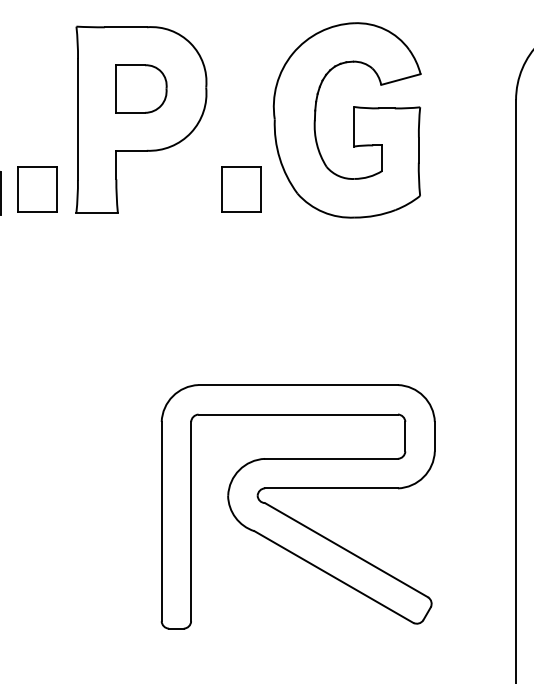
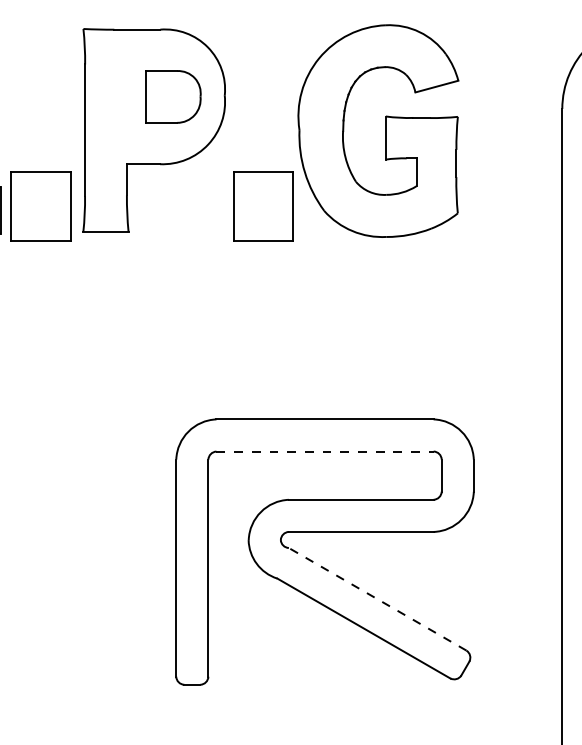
part: (141, 88) -> (173, 96), moved
part: (37, 189) -> (40, 206), size x1.4
part: (241, 189) -> (263, 206), size x1.4
line: (298, 414) -> (325, 451), solid -> dashed
line: (346, 550) -> (377, 599), solid -> dashed

